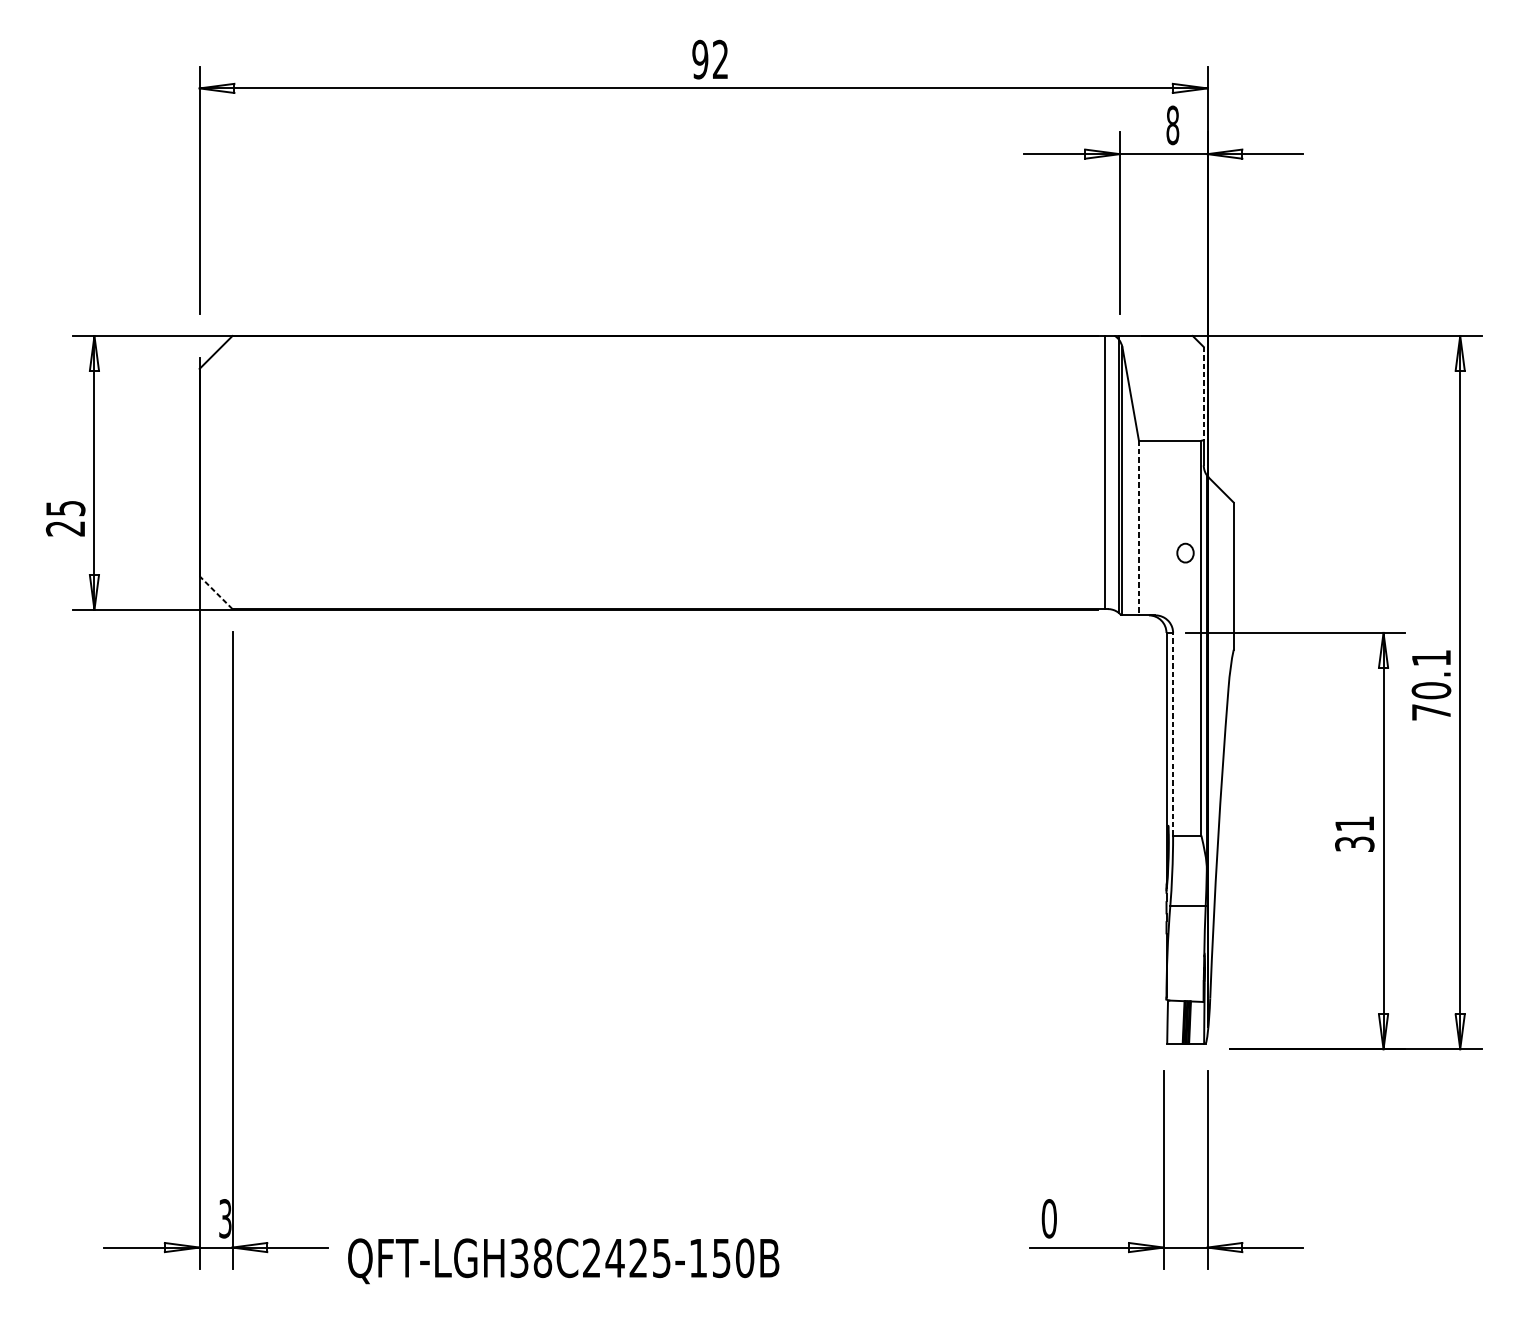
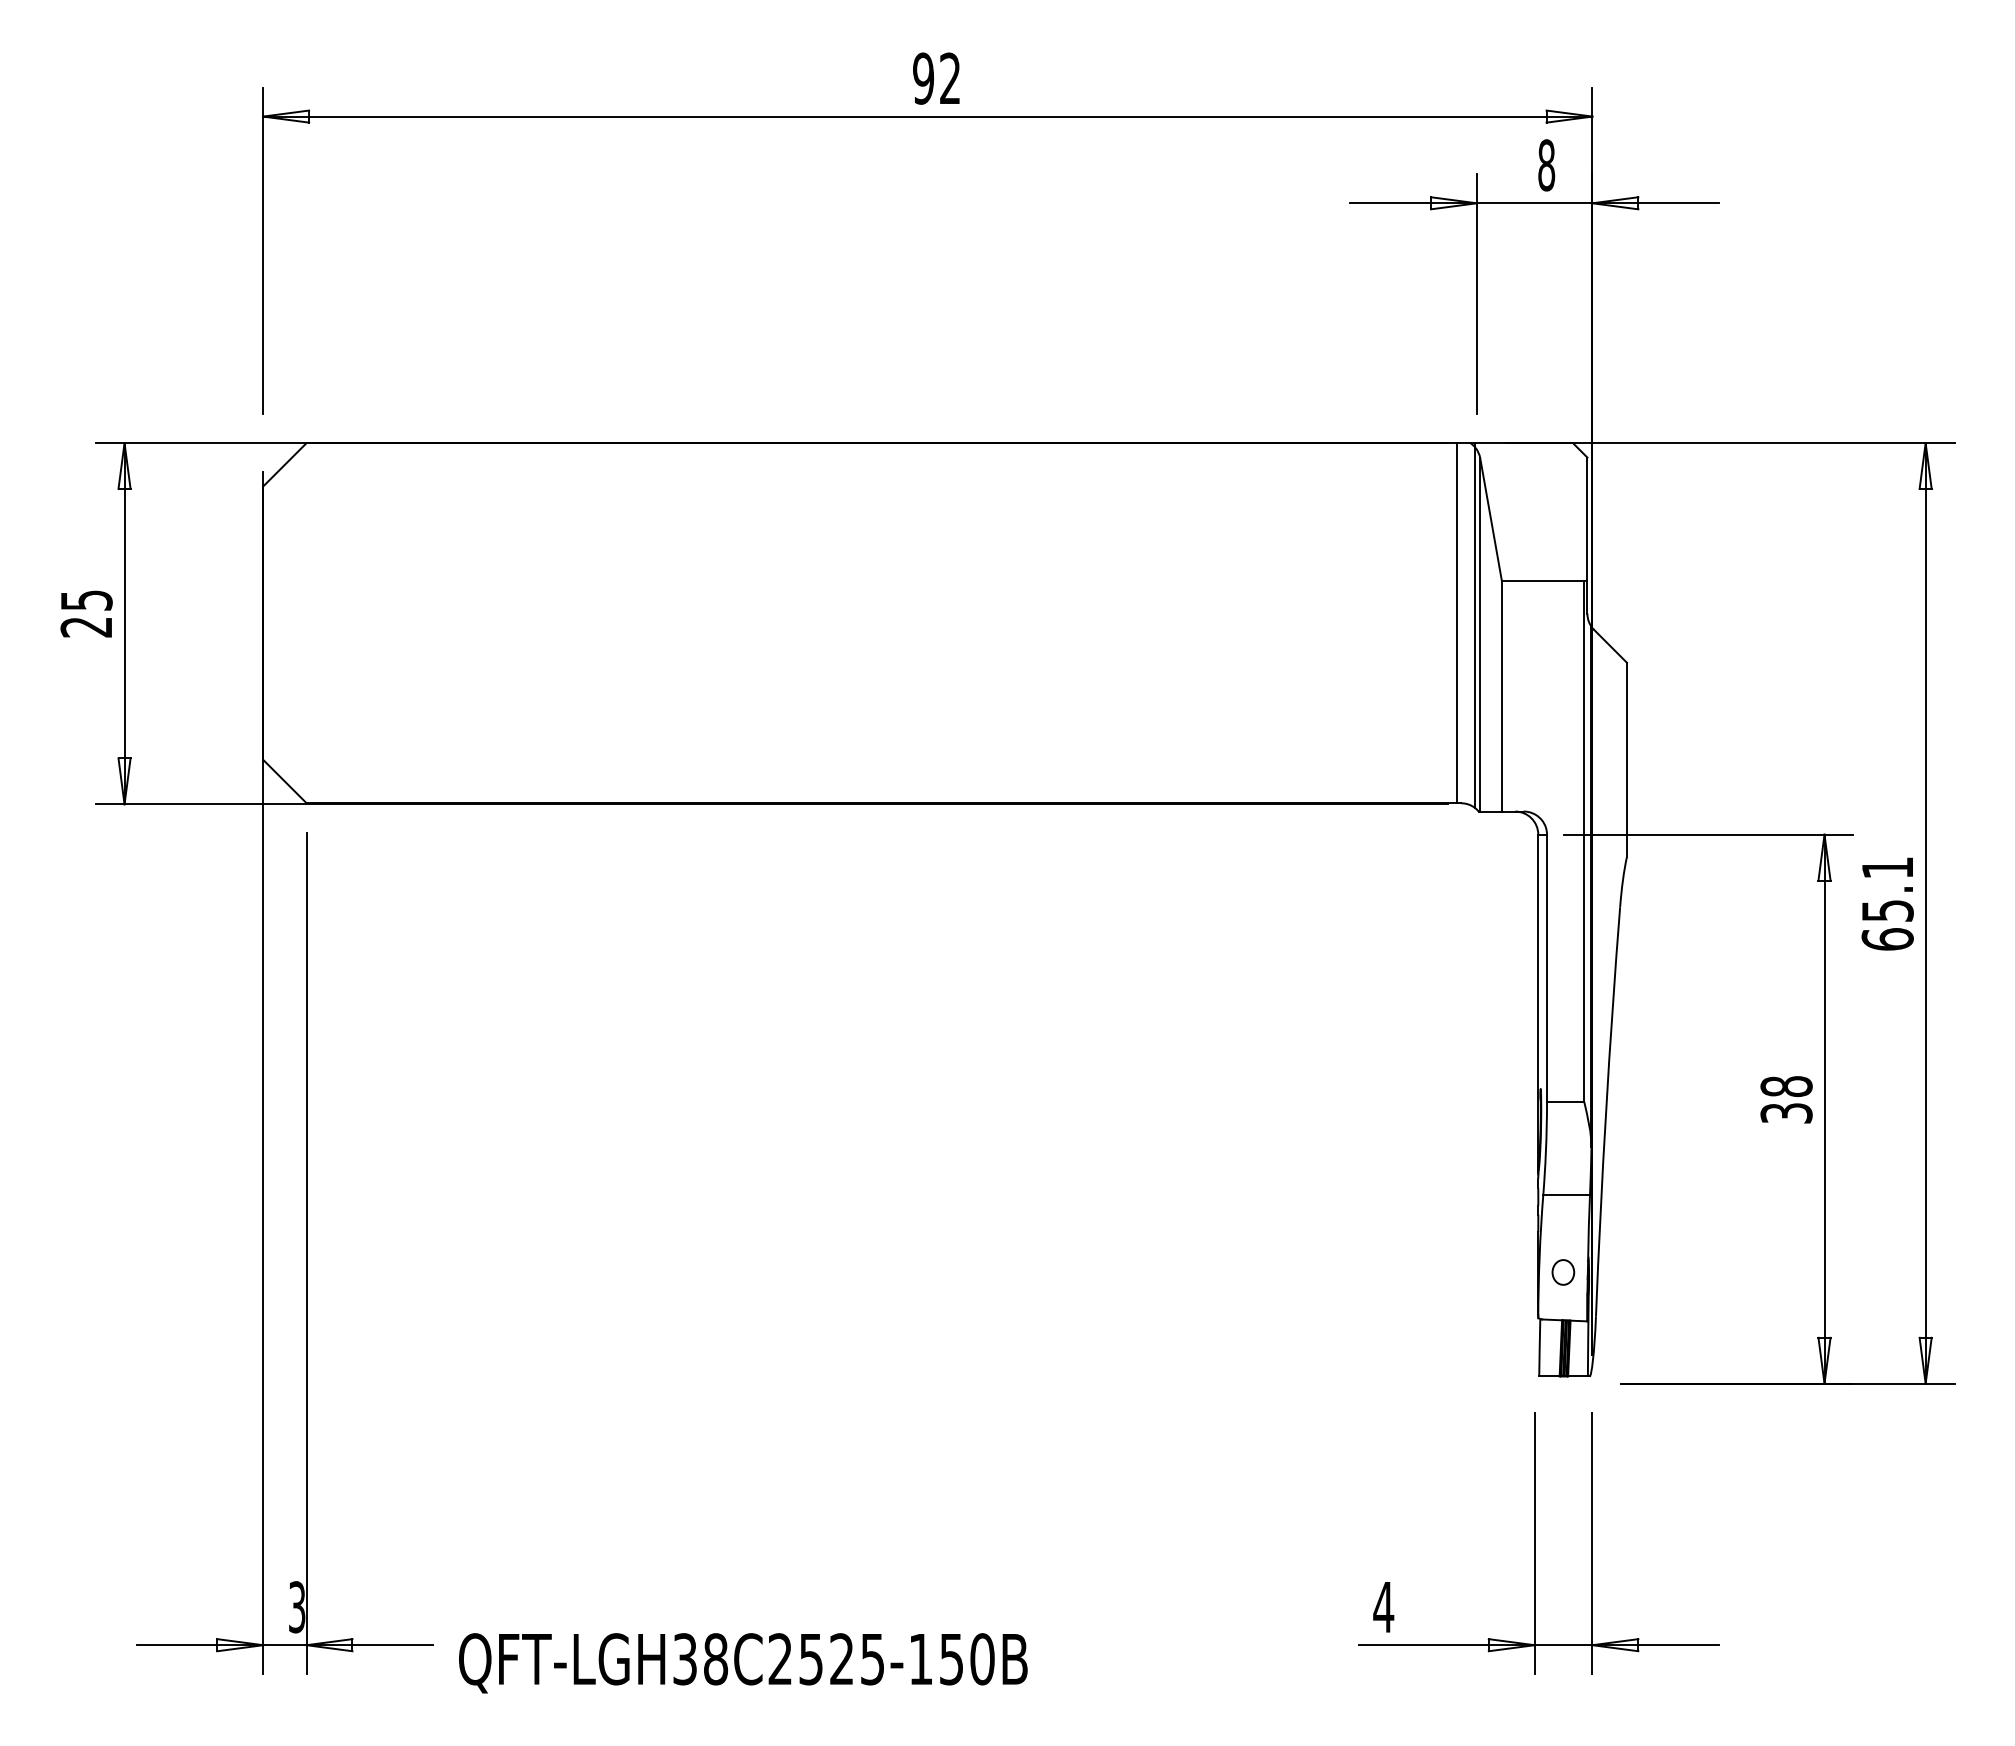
line: (1203, 393) -> (1587, 519), dashed -> solid
text: (65, 518) -> (86, 613), moved
line: (1138, 528) -> (1501, 696), dashed -> solid
part: (1185, 553) -> (1563, 1272), moved
line: (215, 592) -> (284, 781), dashed -> solid
text: (1431, 701) -> (1887, 924), 70.1 -> 65.1
line: (1173, 734) -> (1547, 968), dashed -> solid
text: (1354, 823) -> (1786, 1086), 31 -> 38
text: (1049, 1218) -> (1383, 1607), 0 -> 4
text: (614, 1258) -> (810, 1659), QFT-LGH38C2425-150B -> QFT-LGH38C2525-150B

